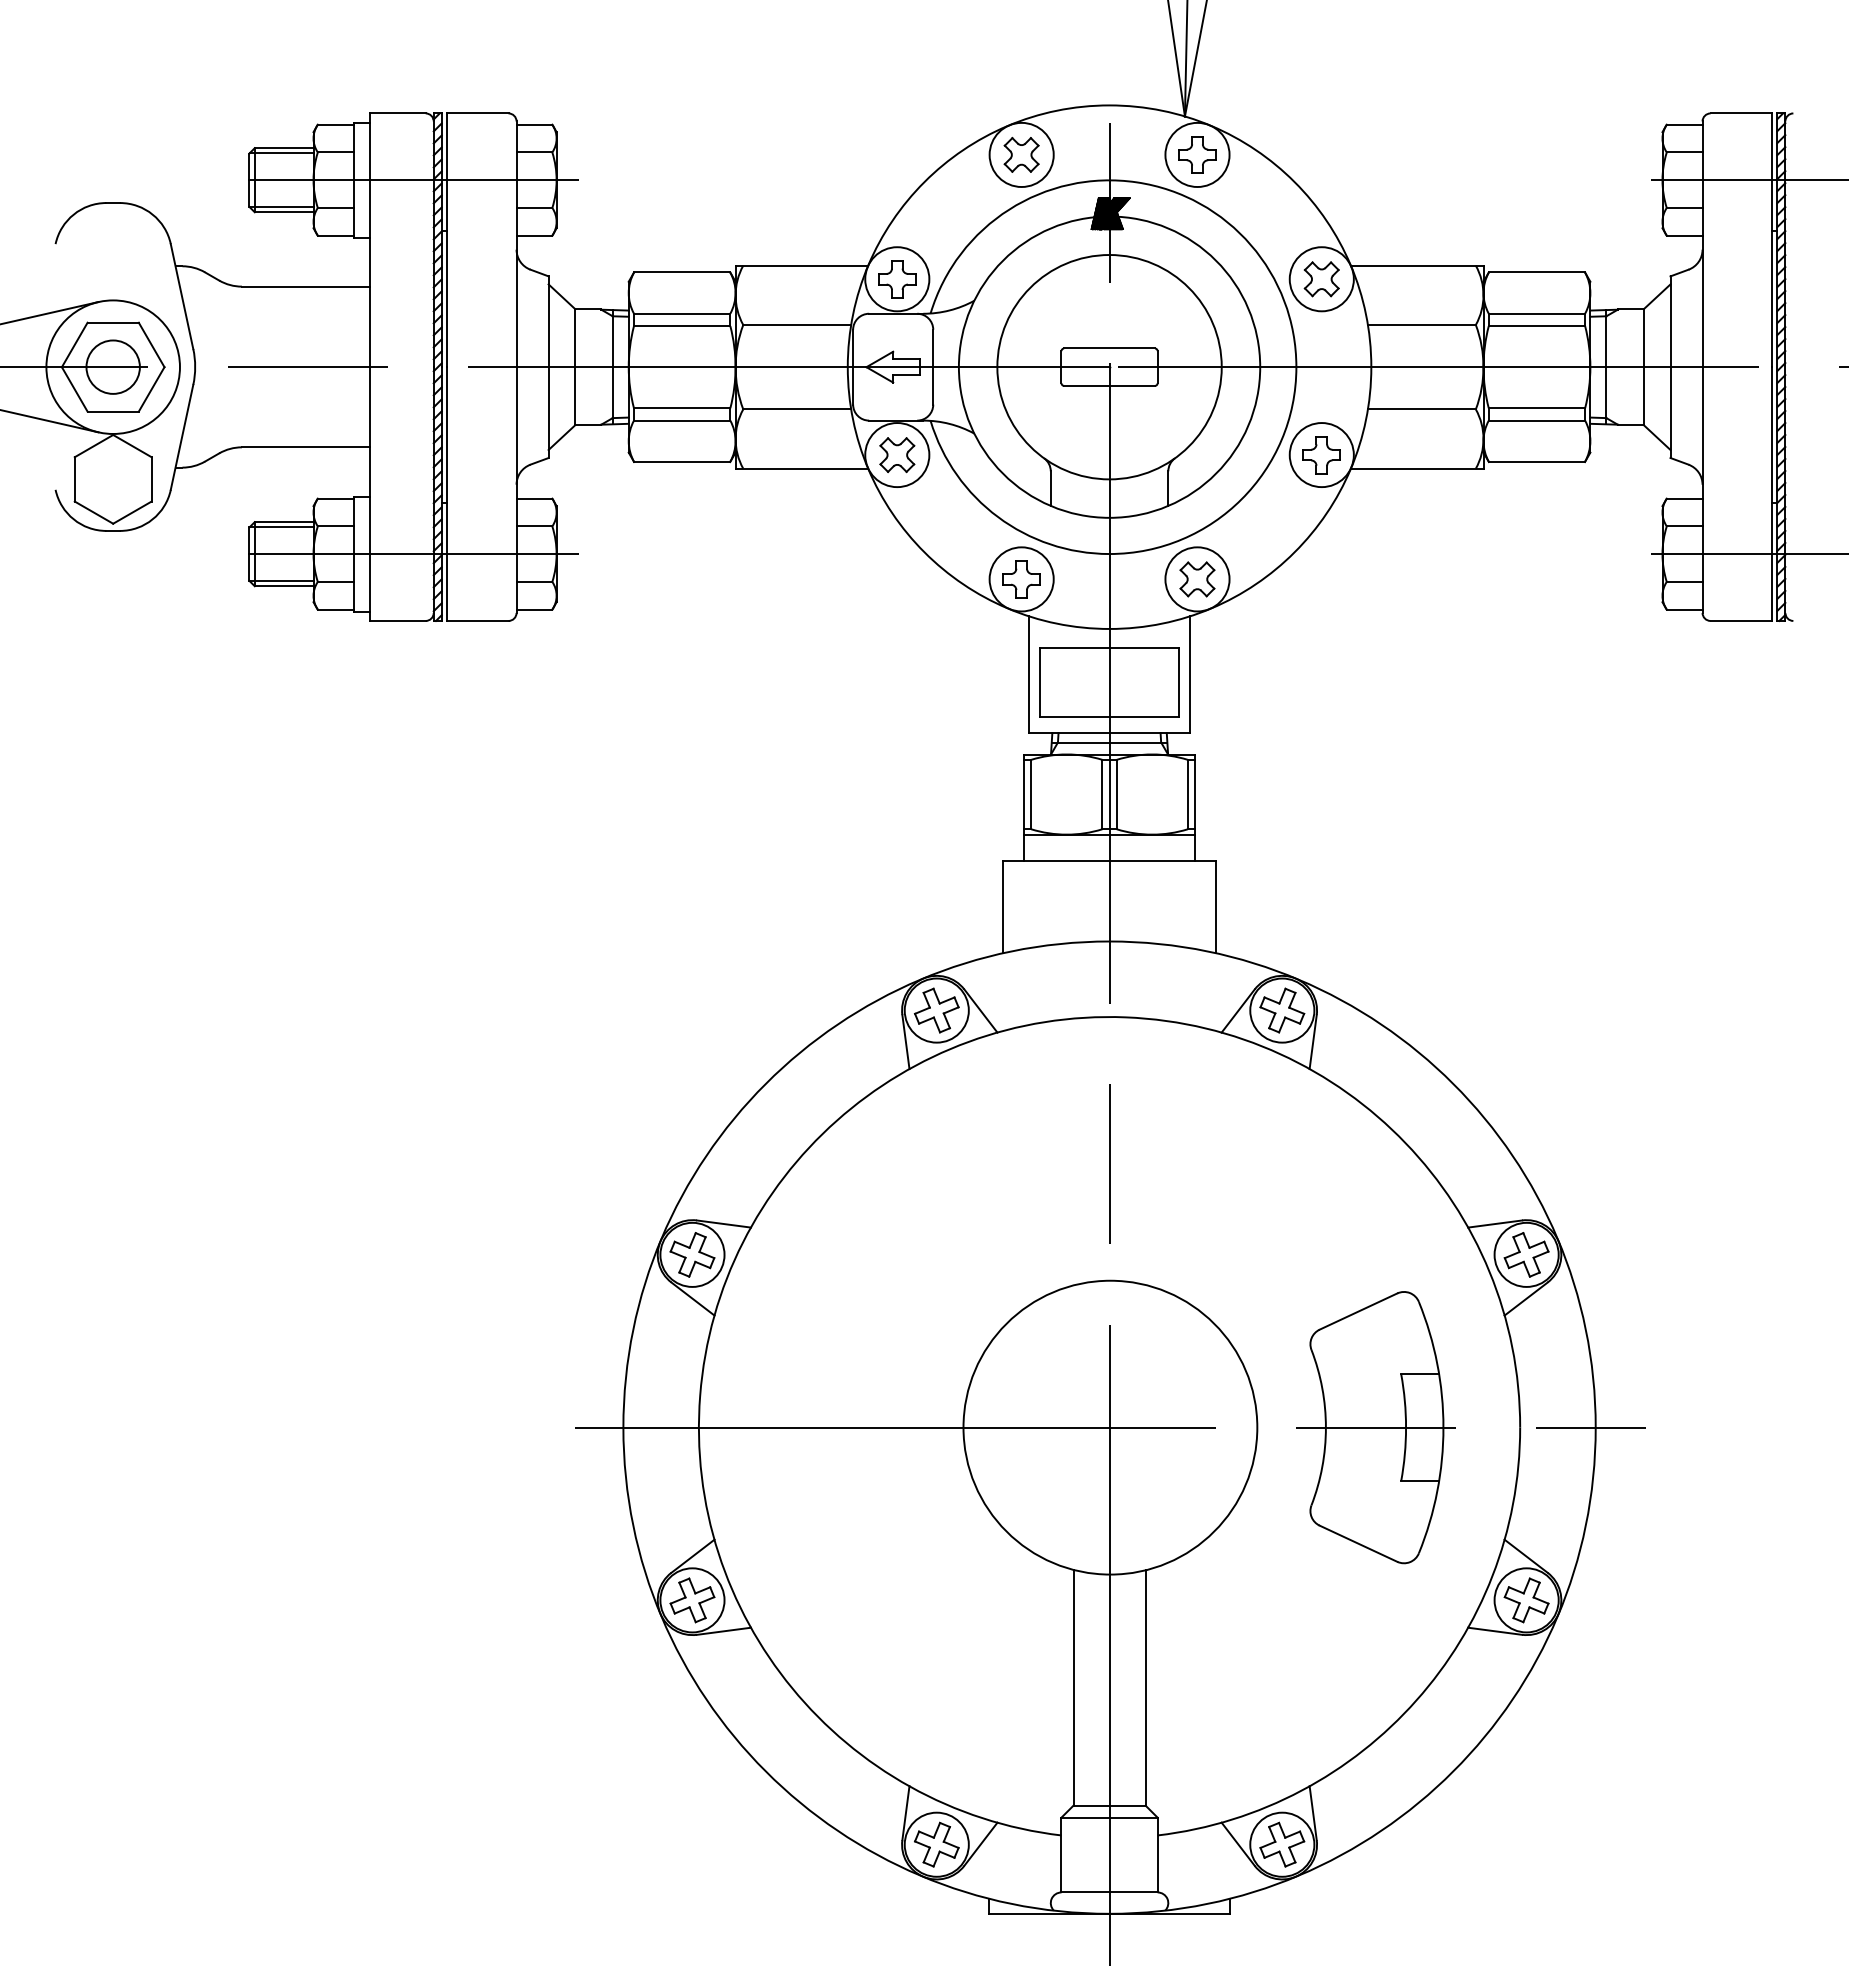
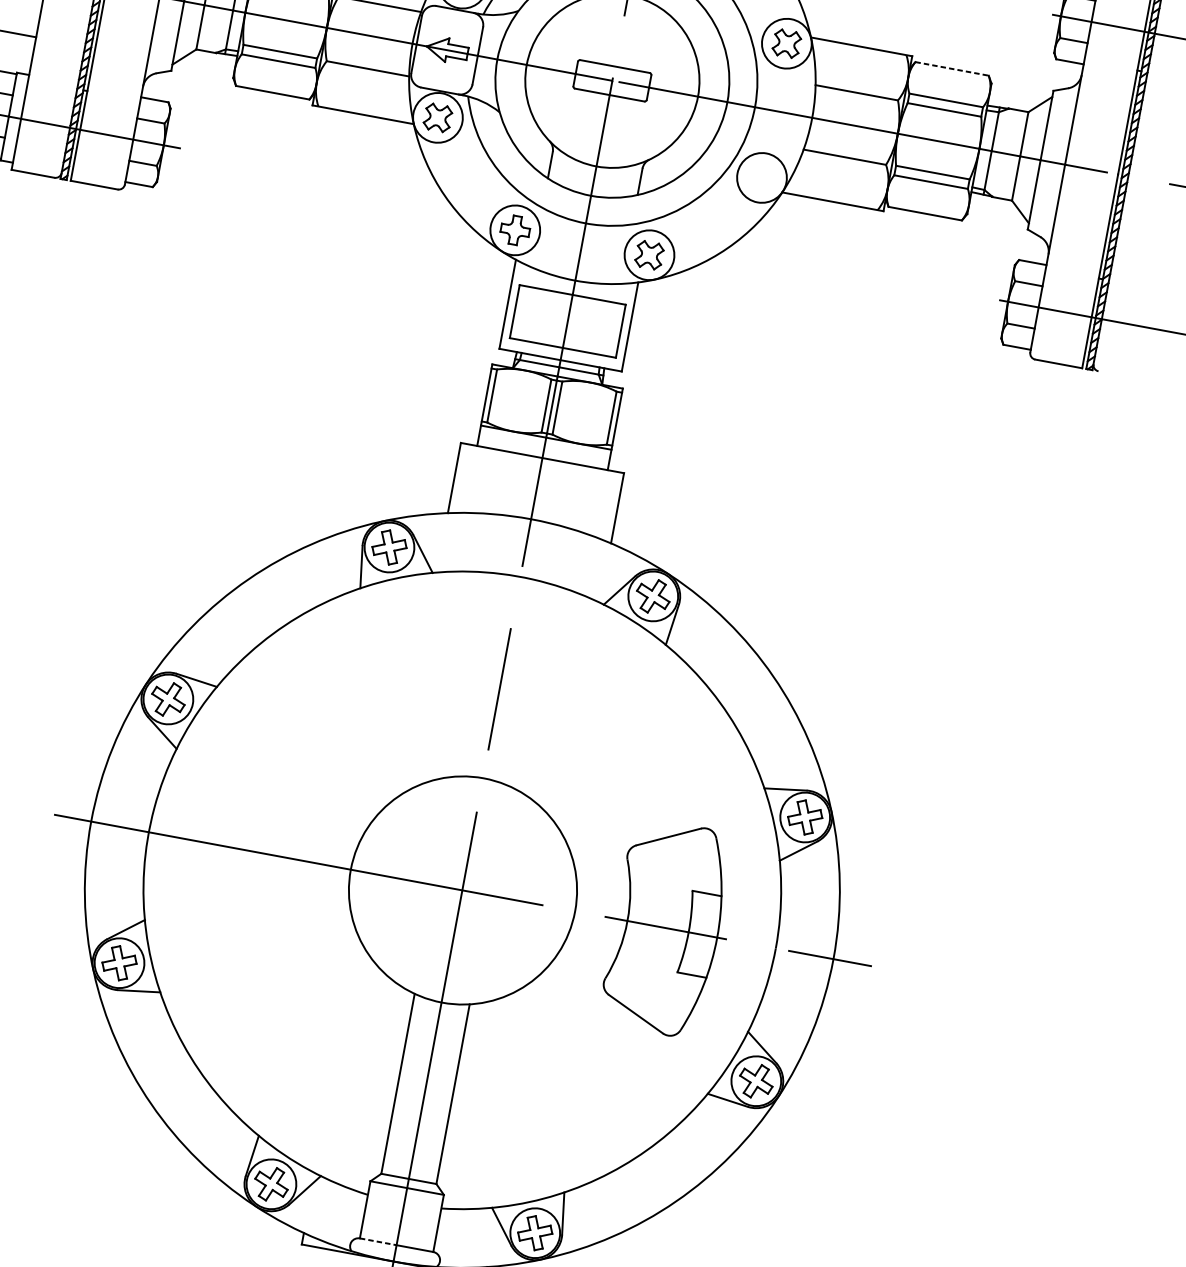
line: (1537, 272) -> (952, 69), solid -> dashed
part: (1321, 455) -> (761, 178), removed
line: (1086, 1892) -> (378, 1241), solid -> dashed

